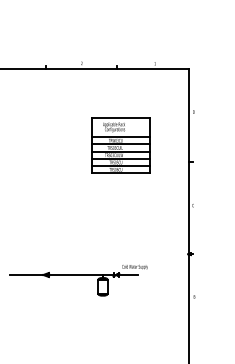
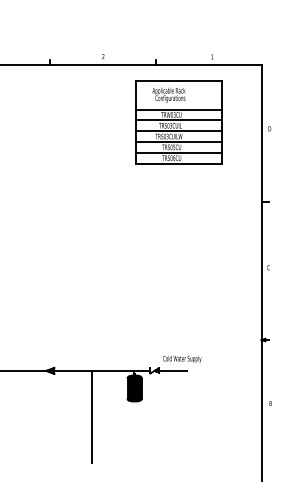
part: (120, 145) -> (178, 122), moved
fill: (102, 286) -> (133, 387), added
line: (74, 305) -> (92, 416), added

